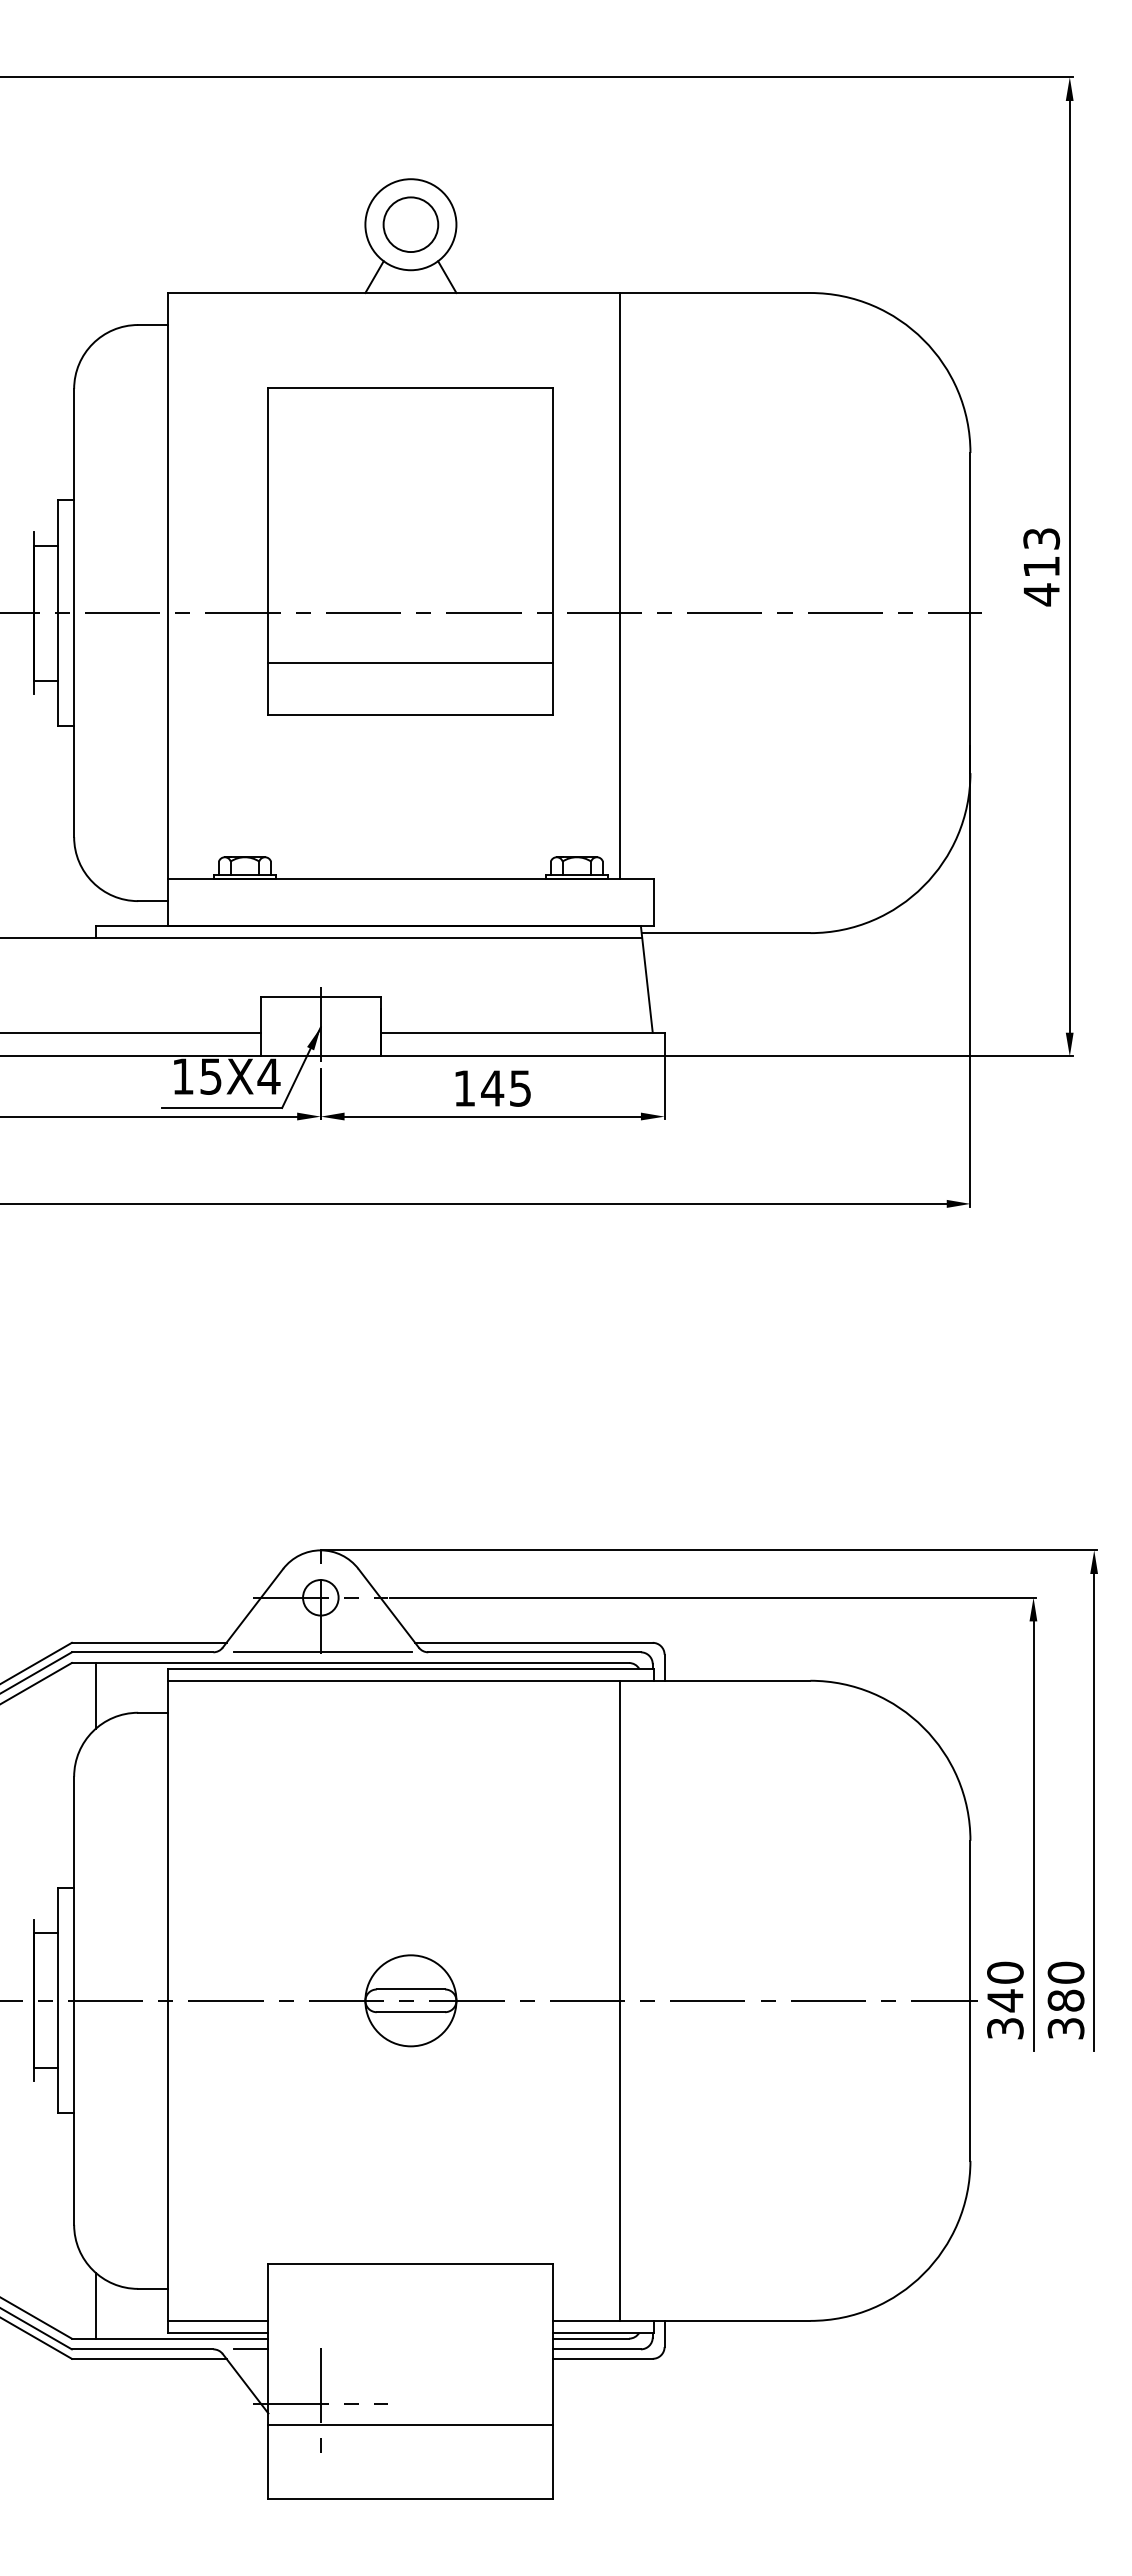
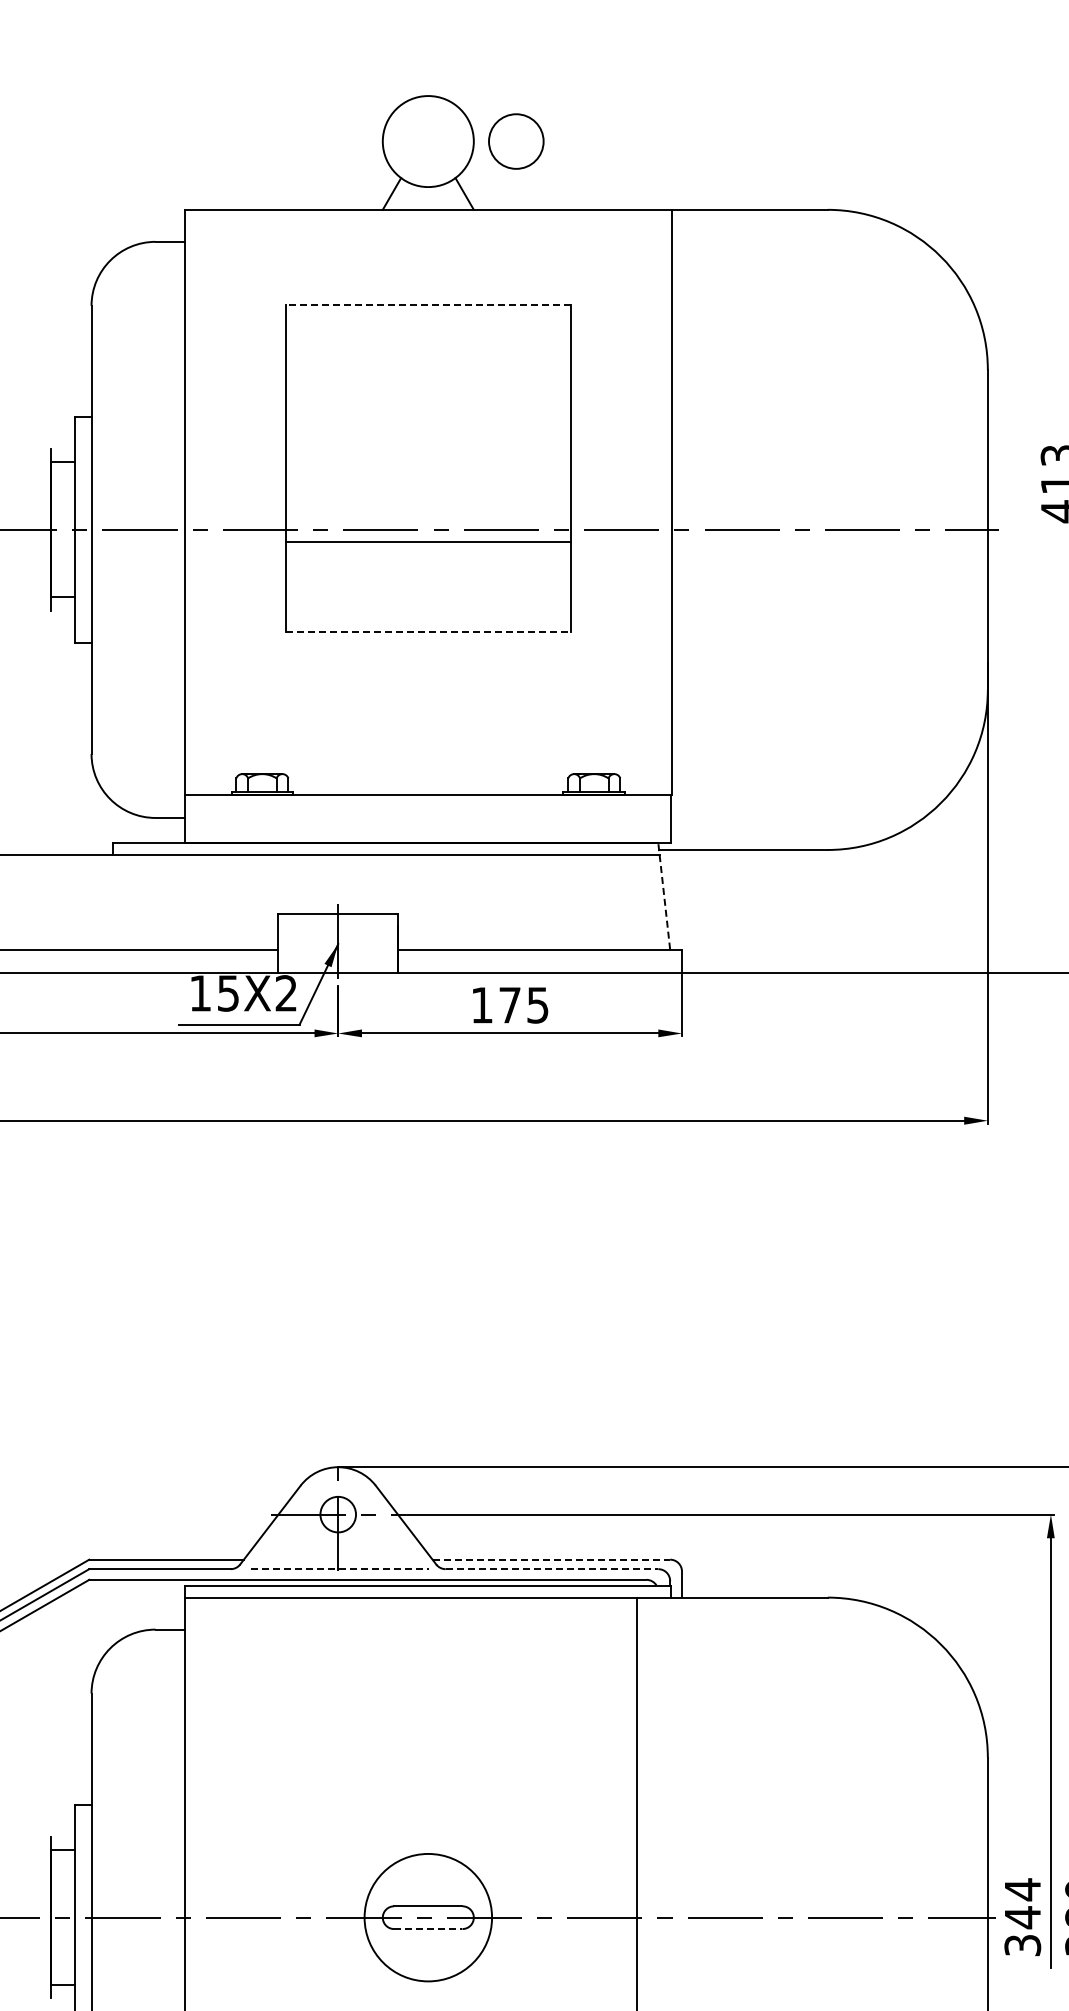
circle: (410, 224) -> (515, 141), moved
line: (410, 387) -> (427, 304), solid -> dashed
line: (619, 585) -> (671, 502), moved
line: (410, 663) -> (427, 542), moved
line: (411, 715) -> (428, 632), solid -> dashed
line: (646, 979) -> (663, 896), solid -> dashed
text: (268, 1076) -> (285, 993), 15X4 -> 15X2
text: (492, 1088) -> (509, 1005), 145 -> 175
line: (533, 1642) -> (550, 1559), solid -> dashed
line: (323, 1652) -> (340, 1569), solid -> dashed
line: (535, 1652) -> (552, 1569), solid -> dashed
line: (95, 1695) -> (112, 1612), removed
text: (1005, 1972) -> (1022, 1889), 340 -> 344
circle: (410, 2000) -> (427, 1917), size x1.4
line: (411, 2012) -> (428, 1929), solid -> dashed

